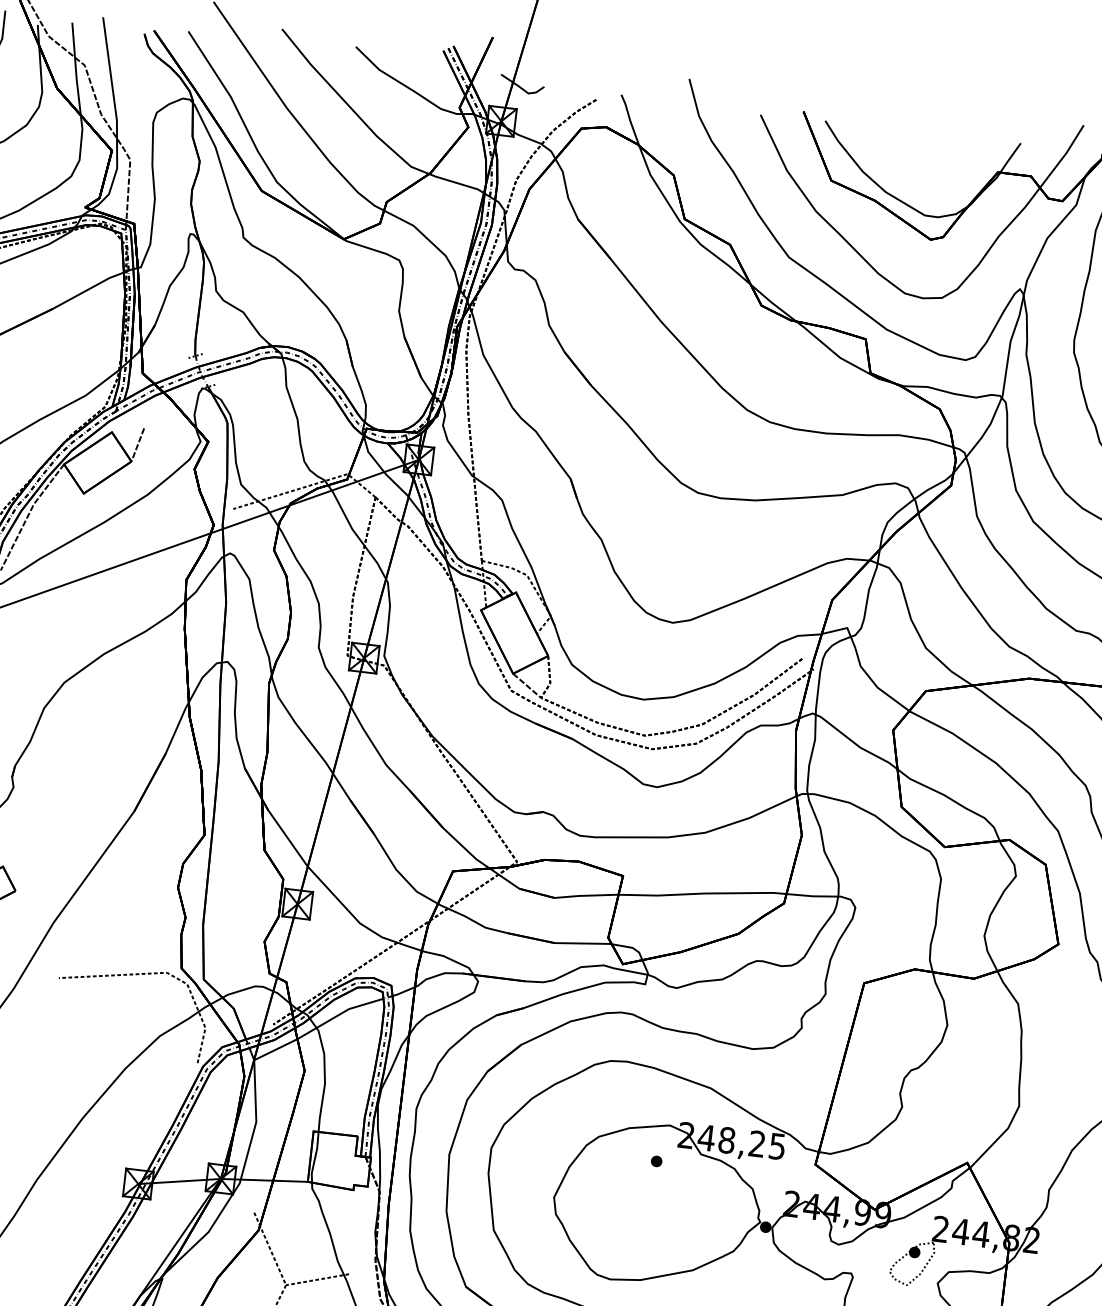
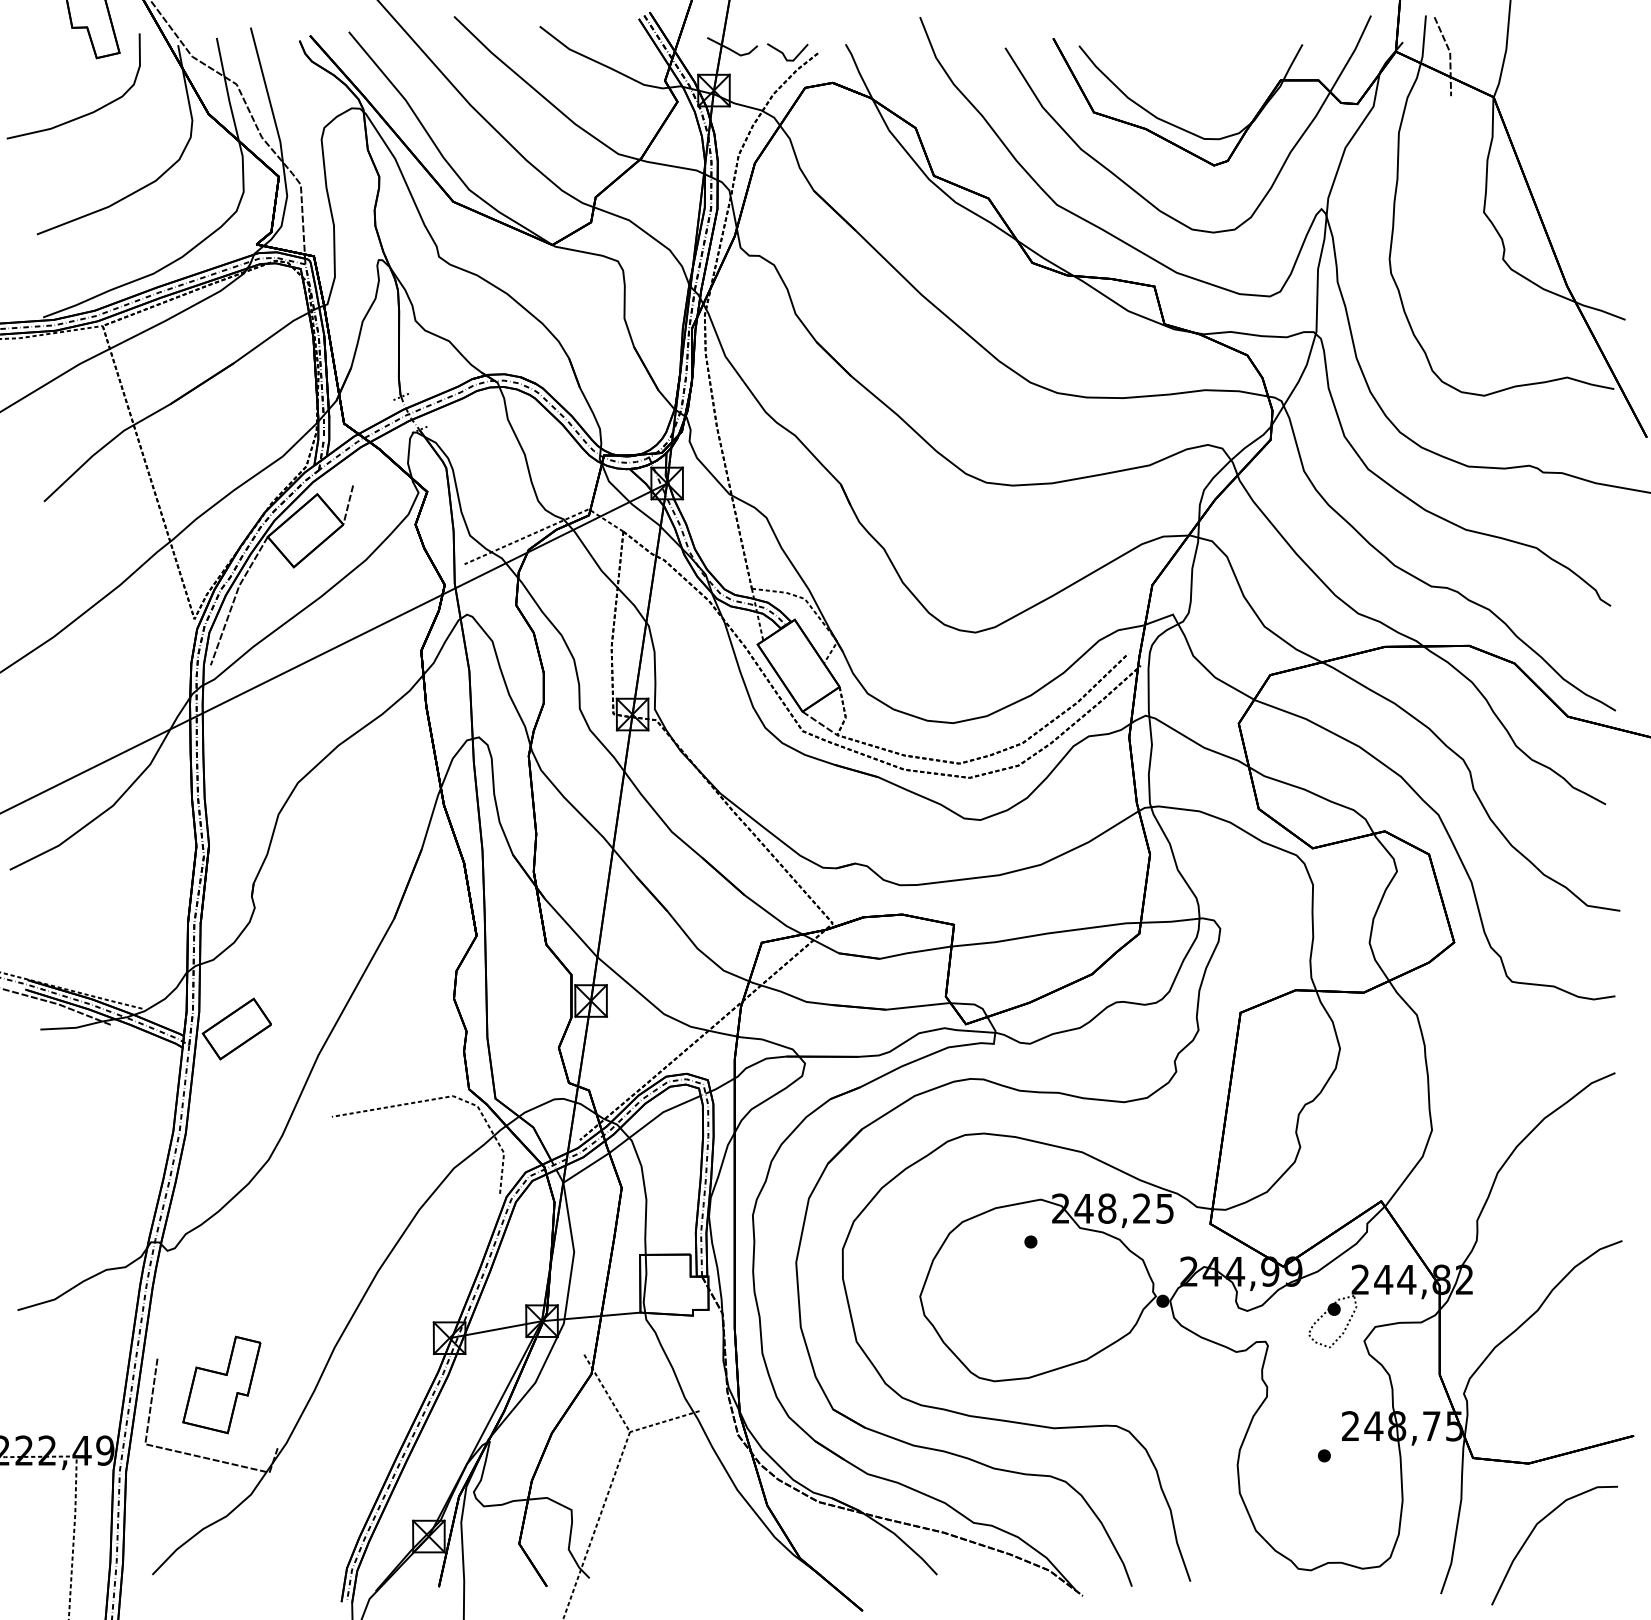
line: (566, 97) -> (784, 54), added

